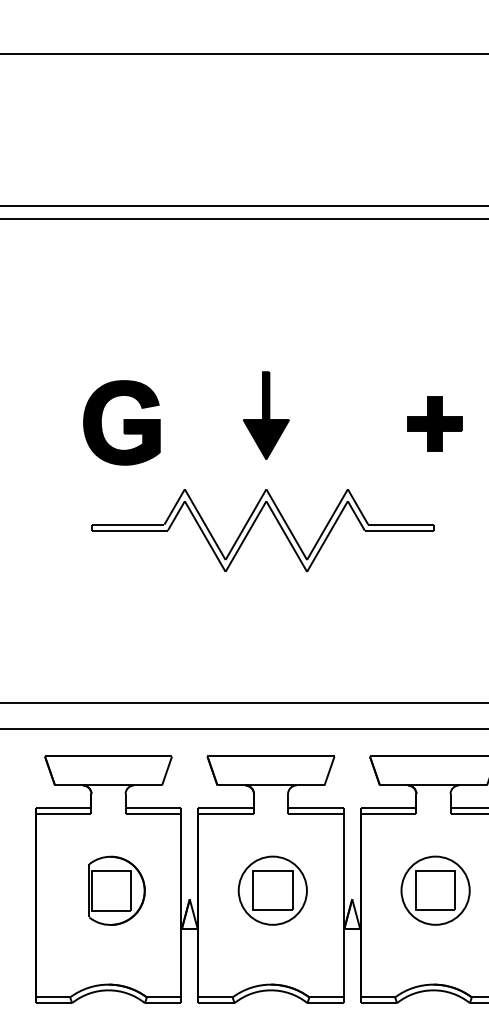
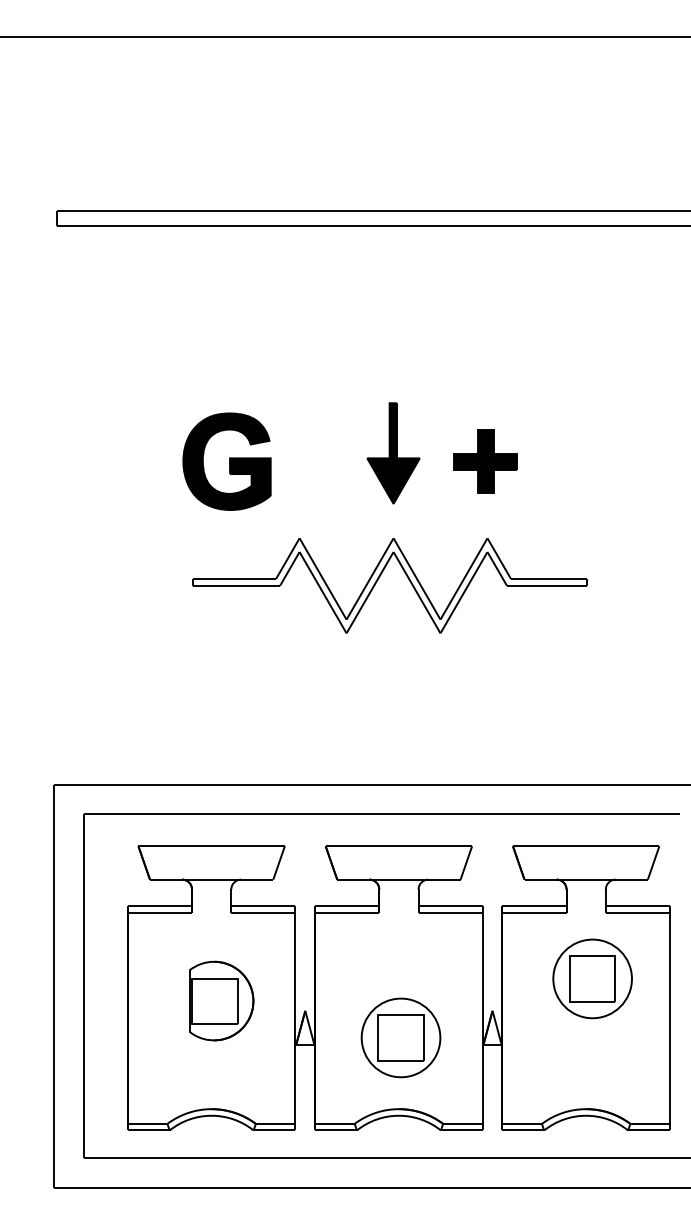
part: (434, 423) -> (485, 461), moved
part: (272, 890) -> (400, 1037), moved
part: (435, 890) -> (592, 978), moved

